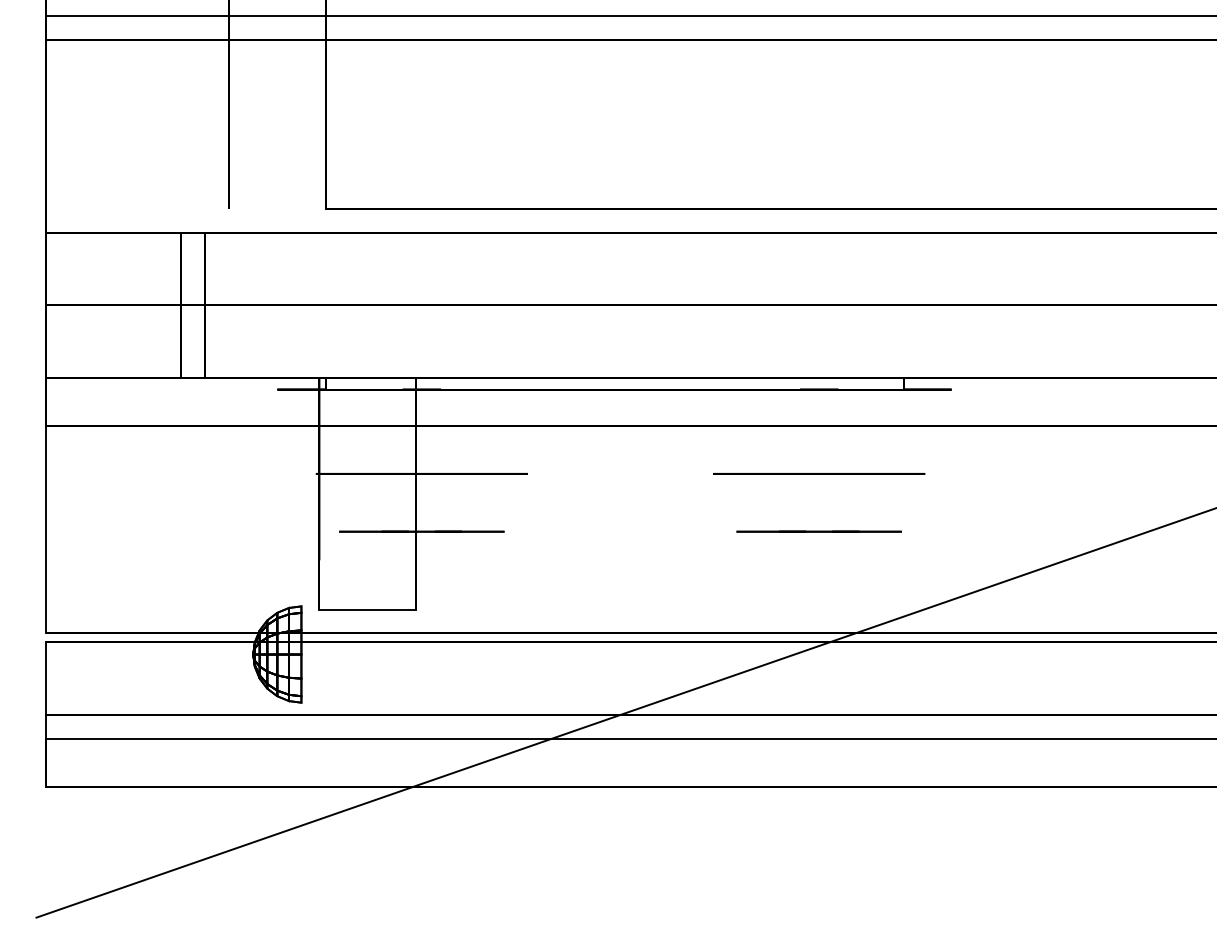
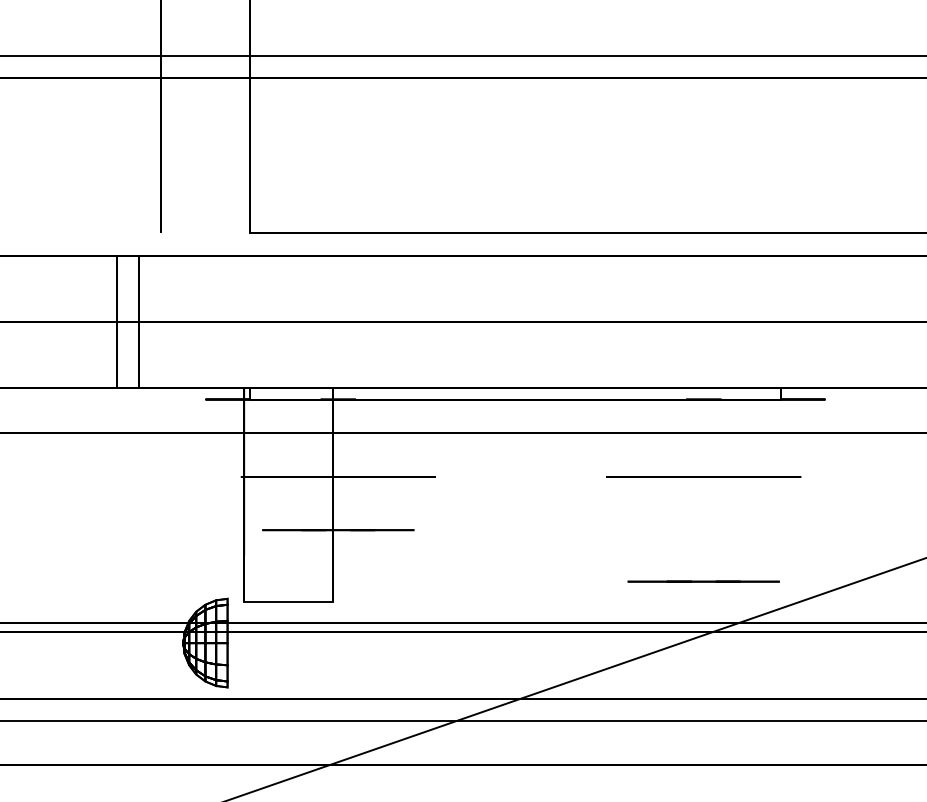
line: (818, 531) -> (703, 581), moved

